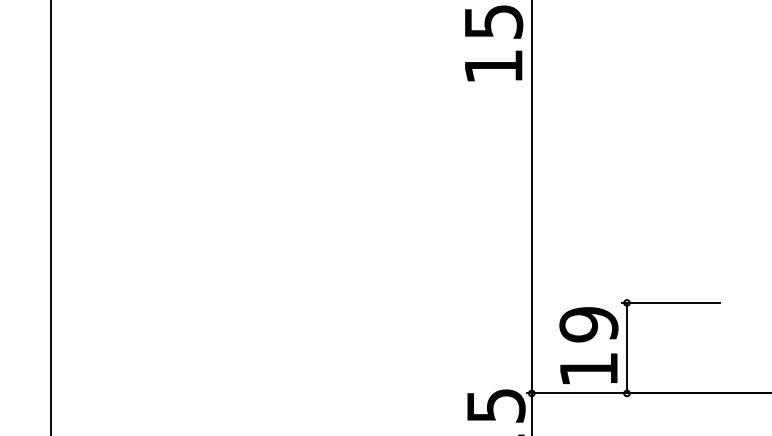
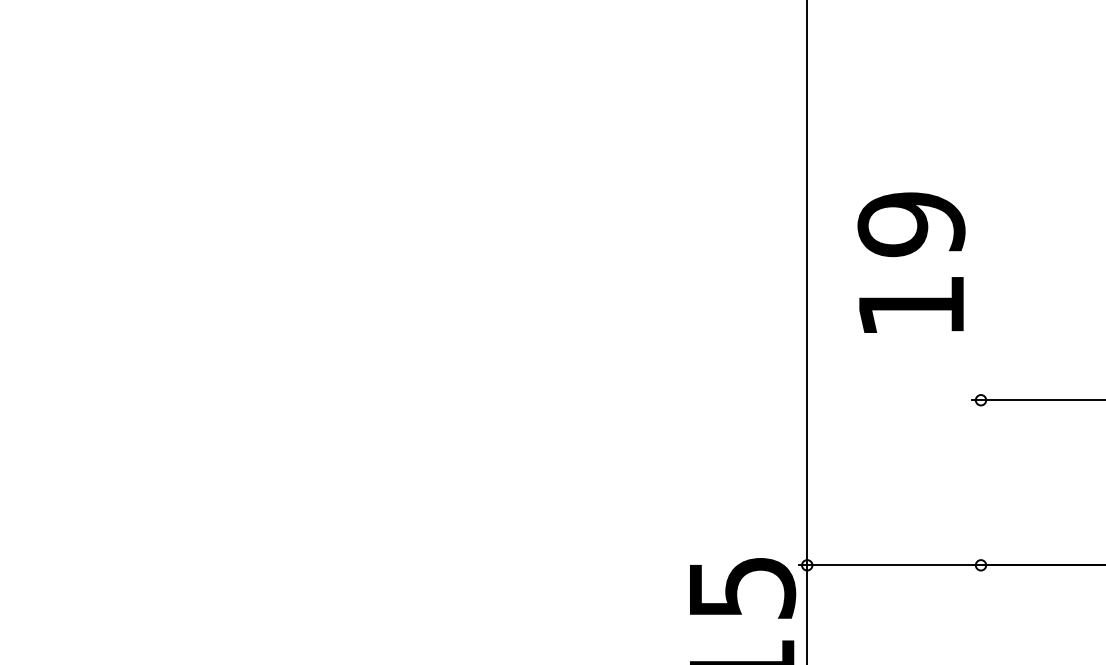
text: (588, 345) -> (910, 262), moved
line: (627, 347) -> (981, 481), removed

